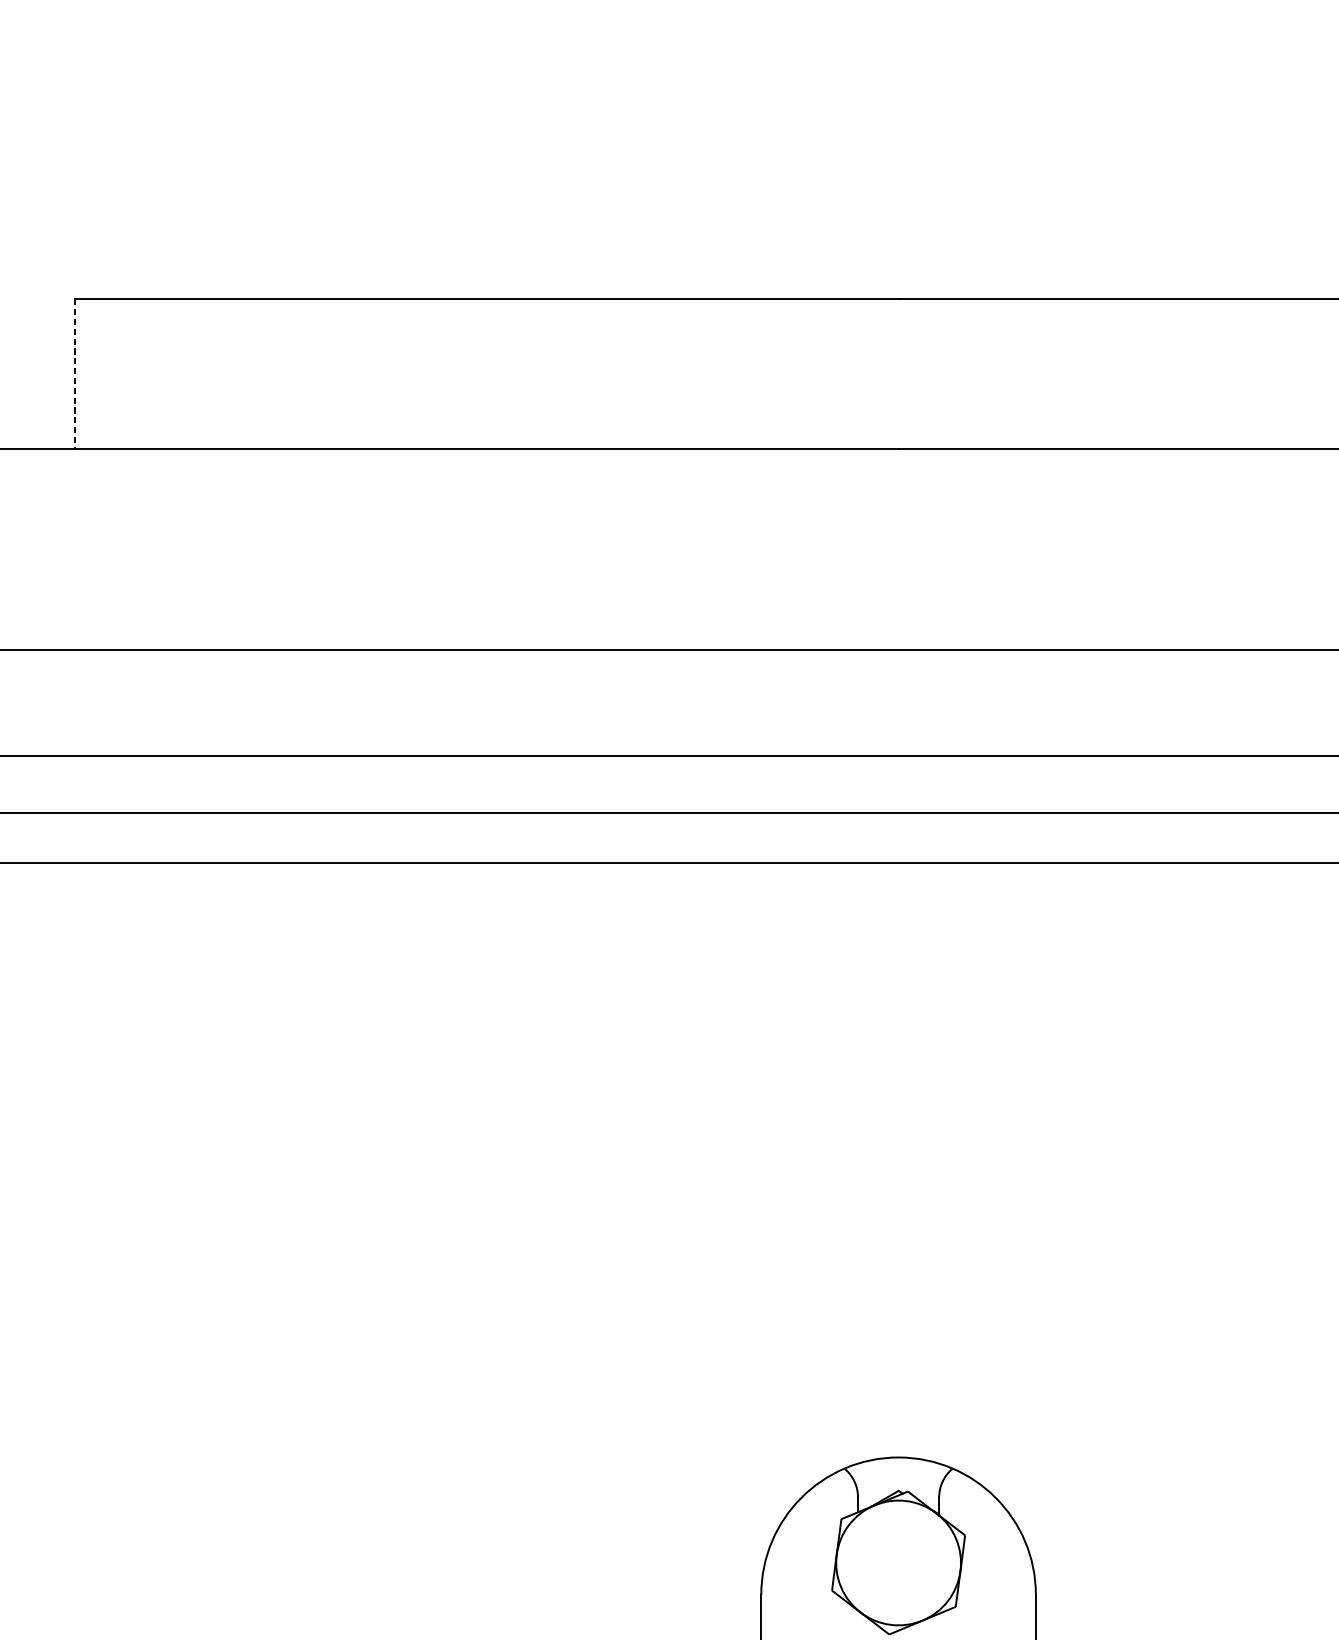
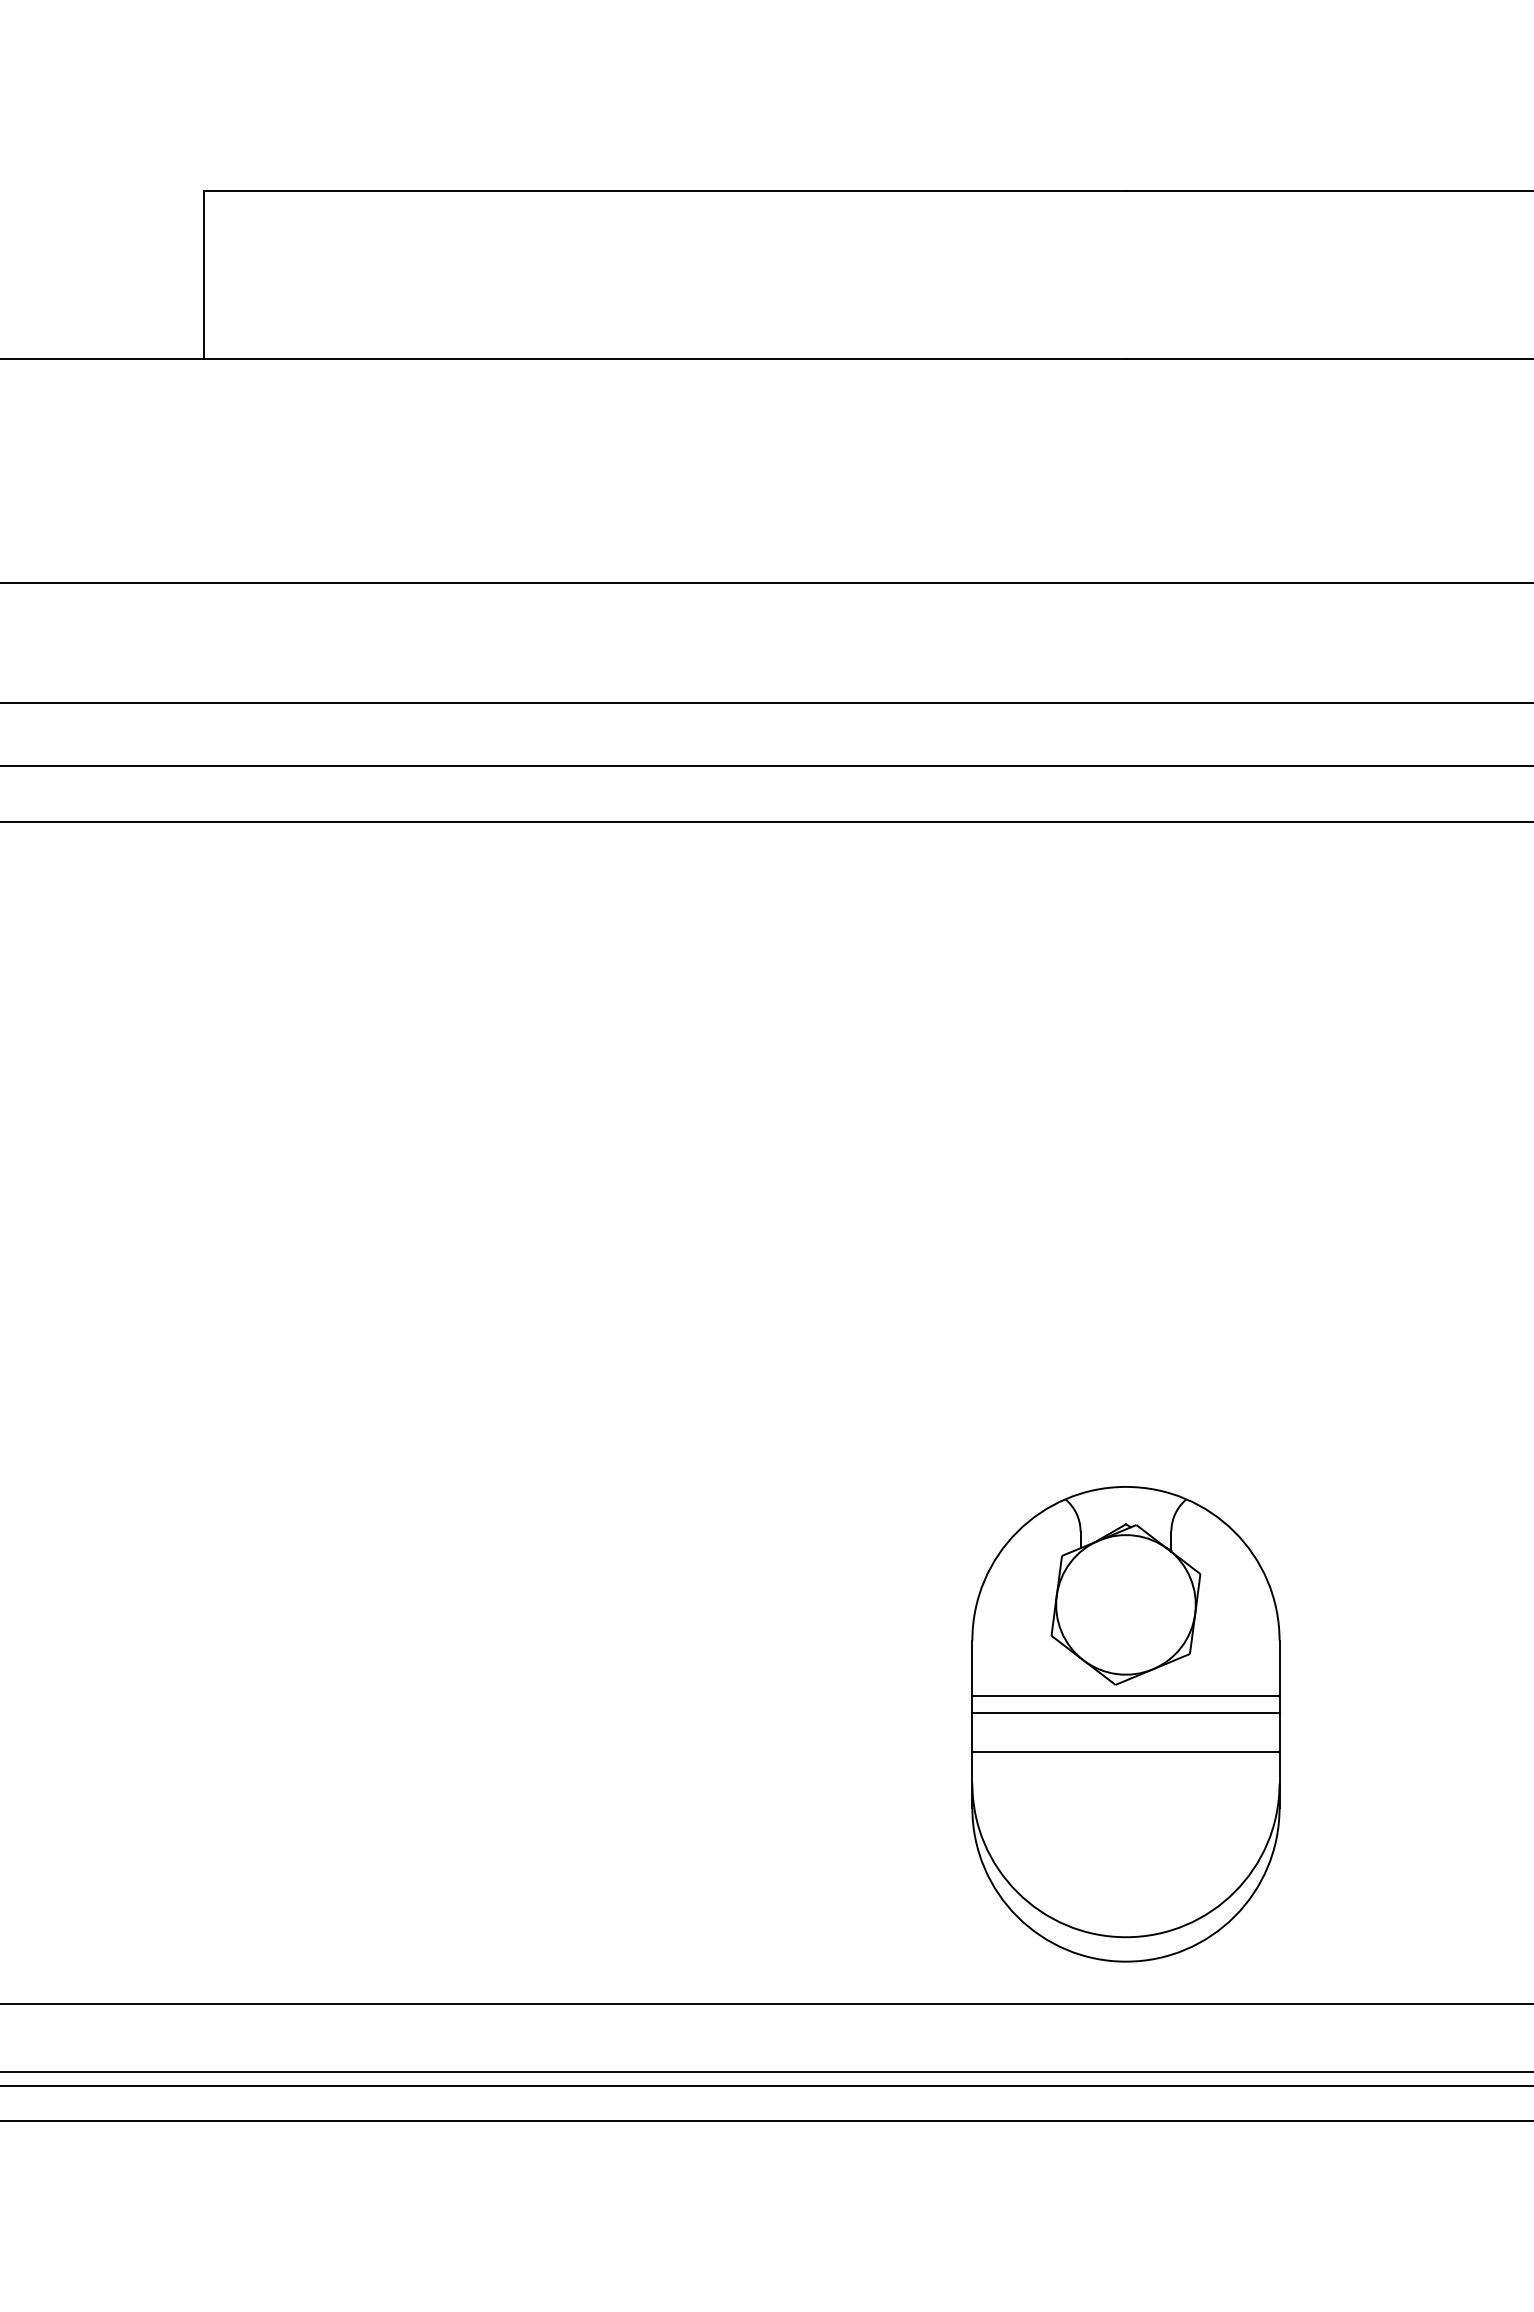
line: (74, 373) -> (204, 274), dashed -> solid

